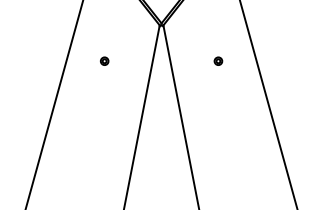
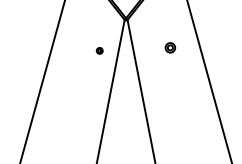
part: (104, 60) -> (99, 50), moved
part: (218, 60) -> (170, 47), size x1.6

